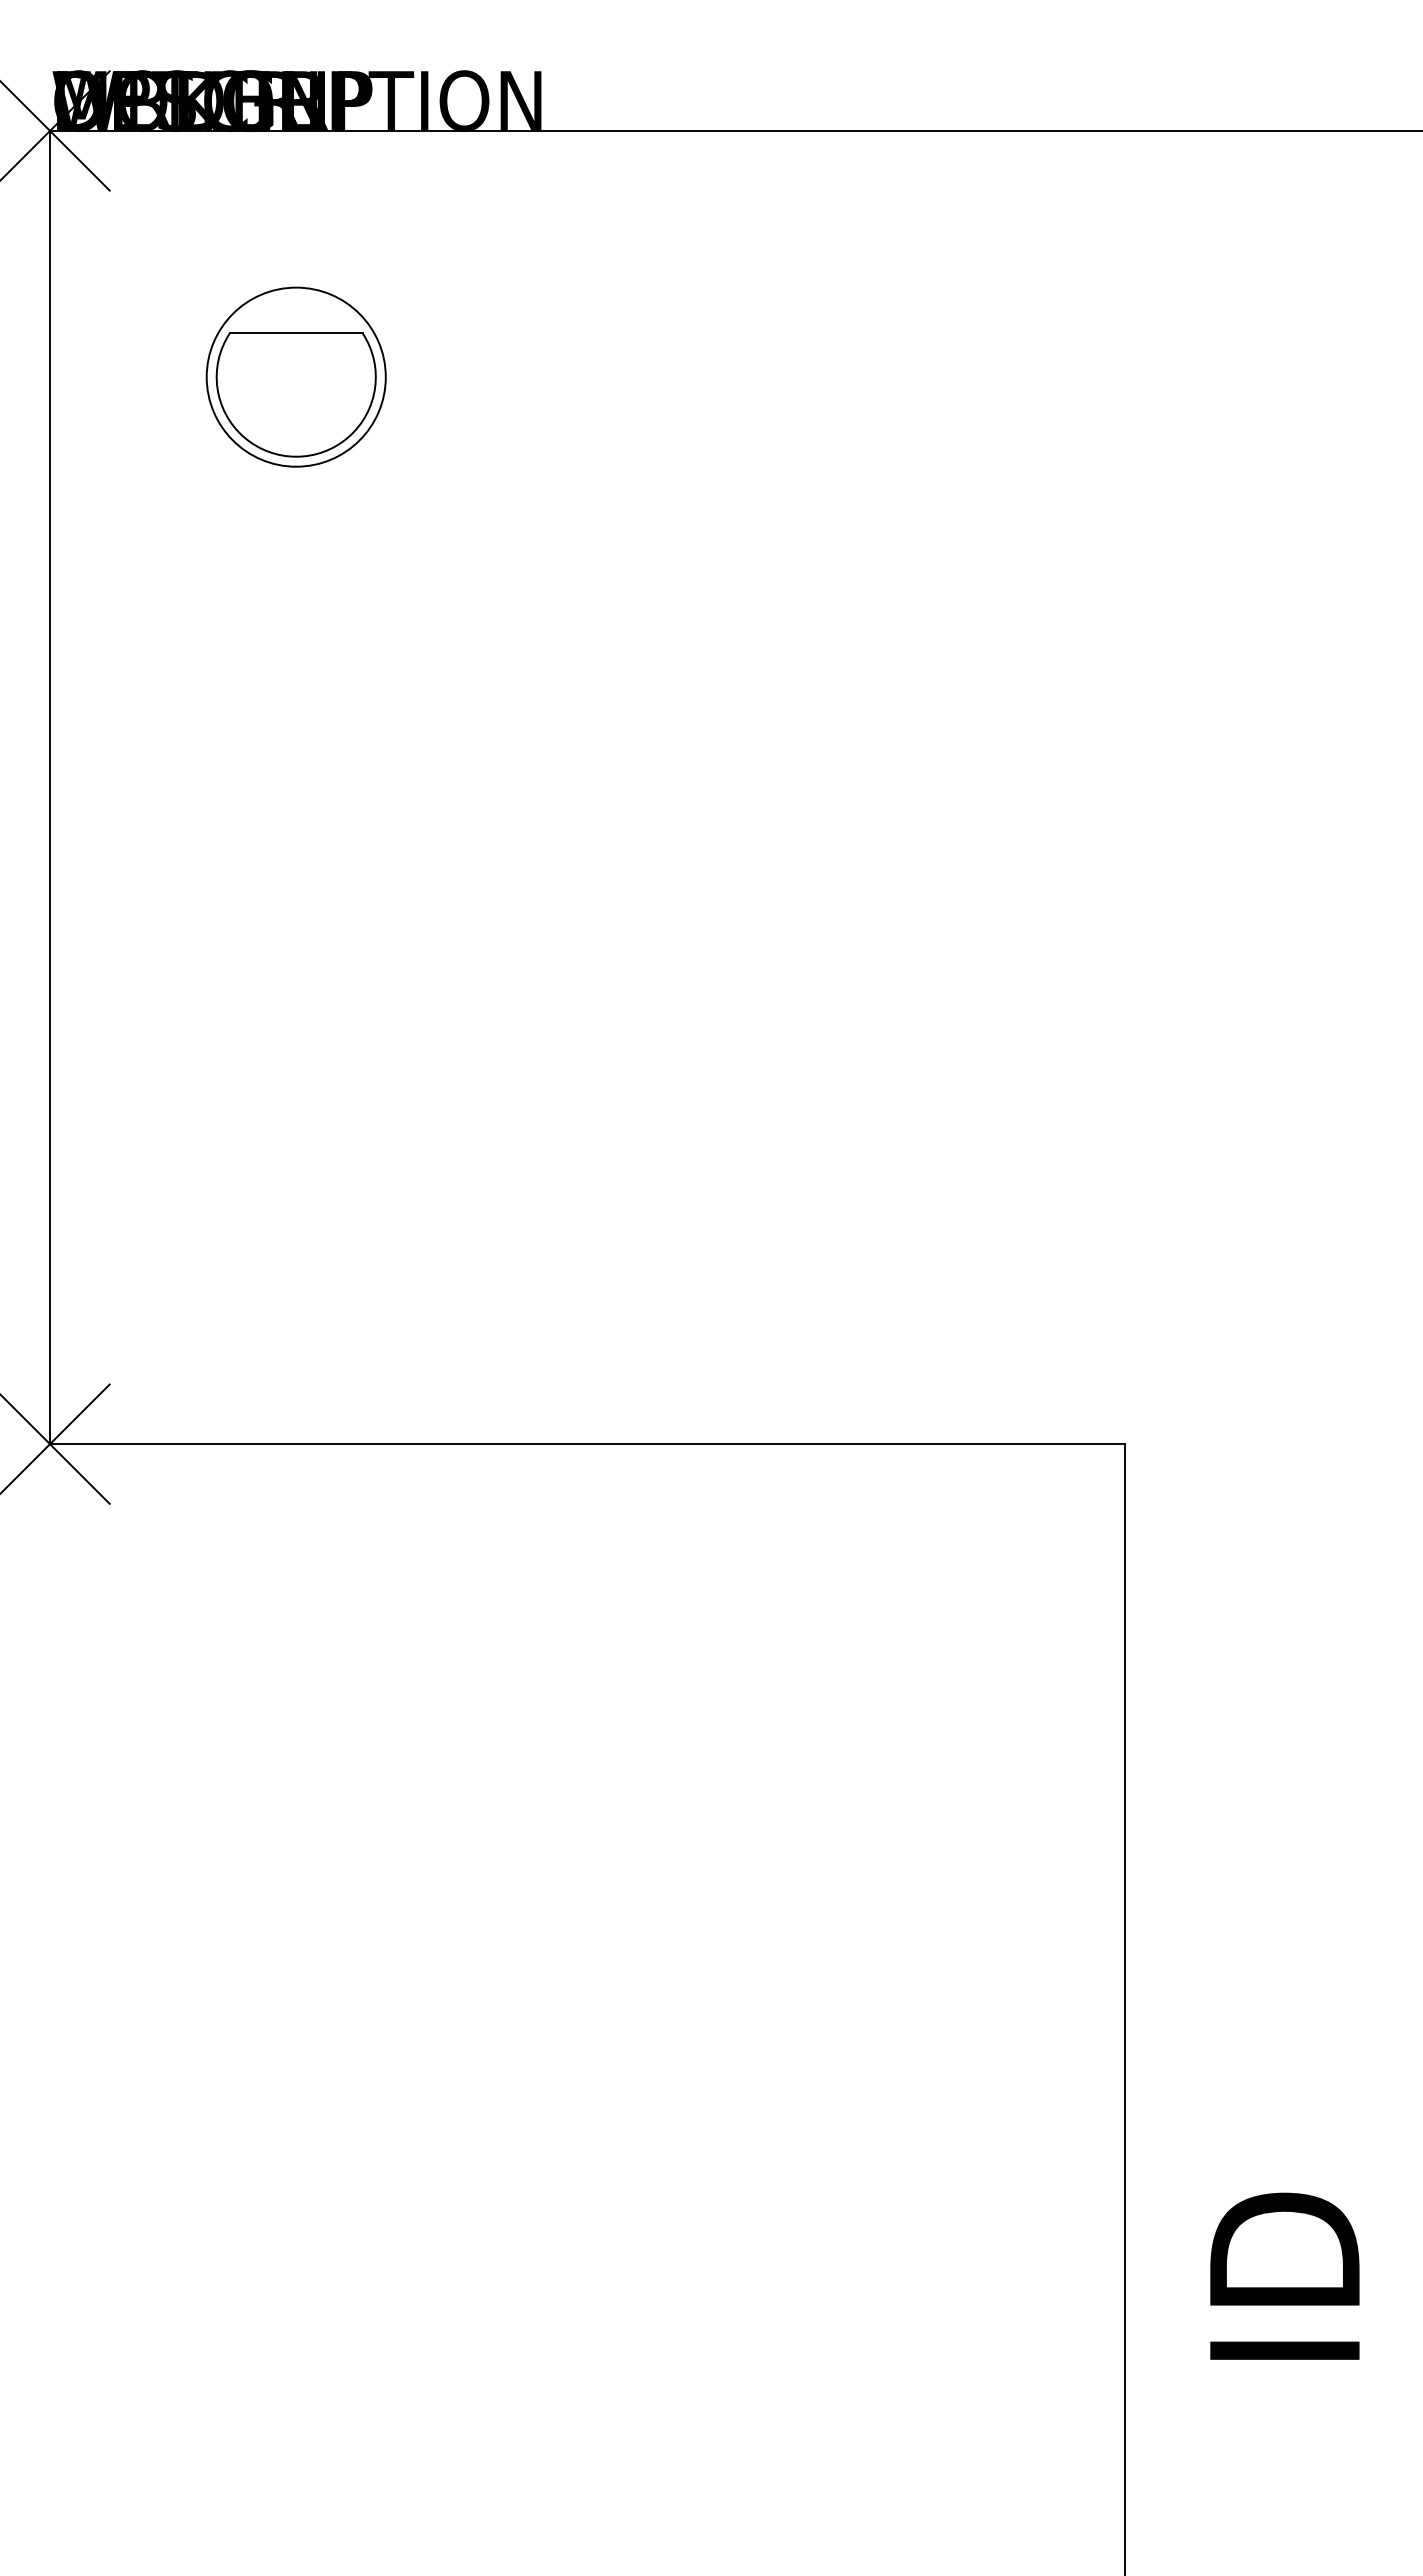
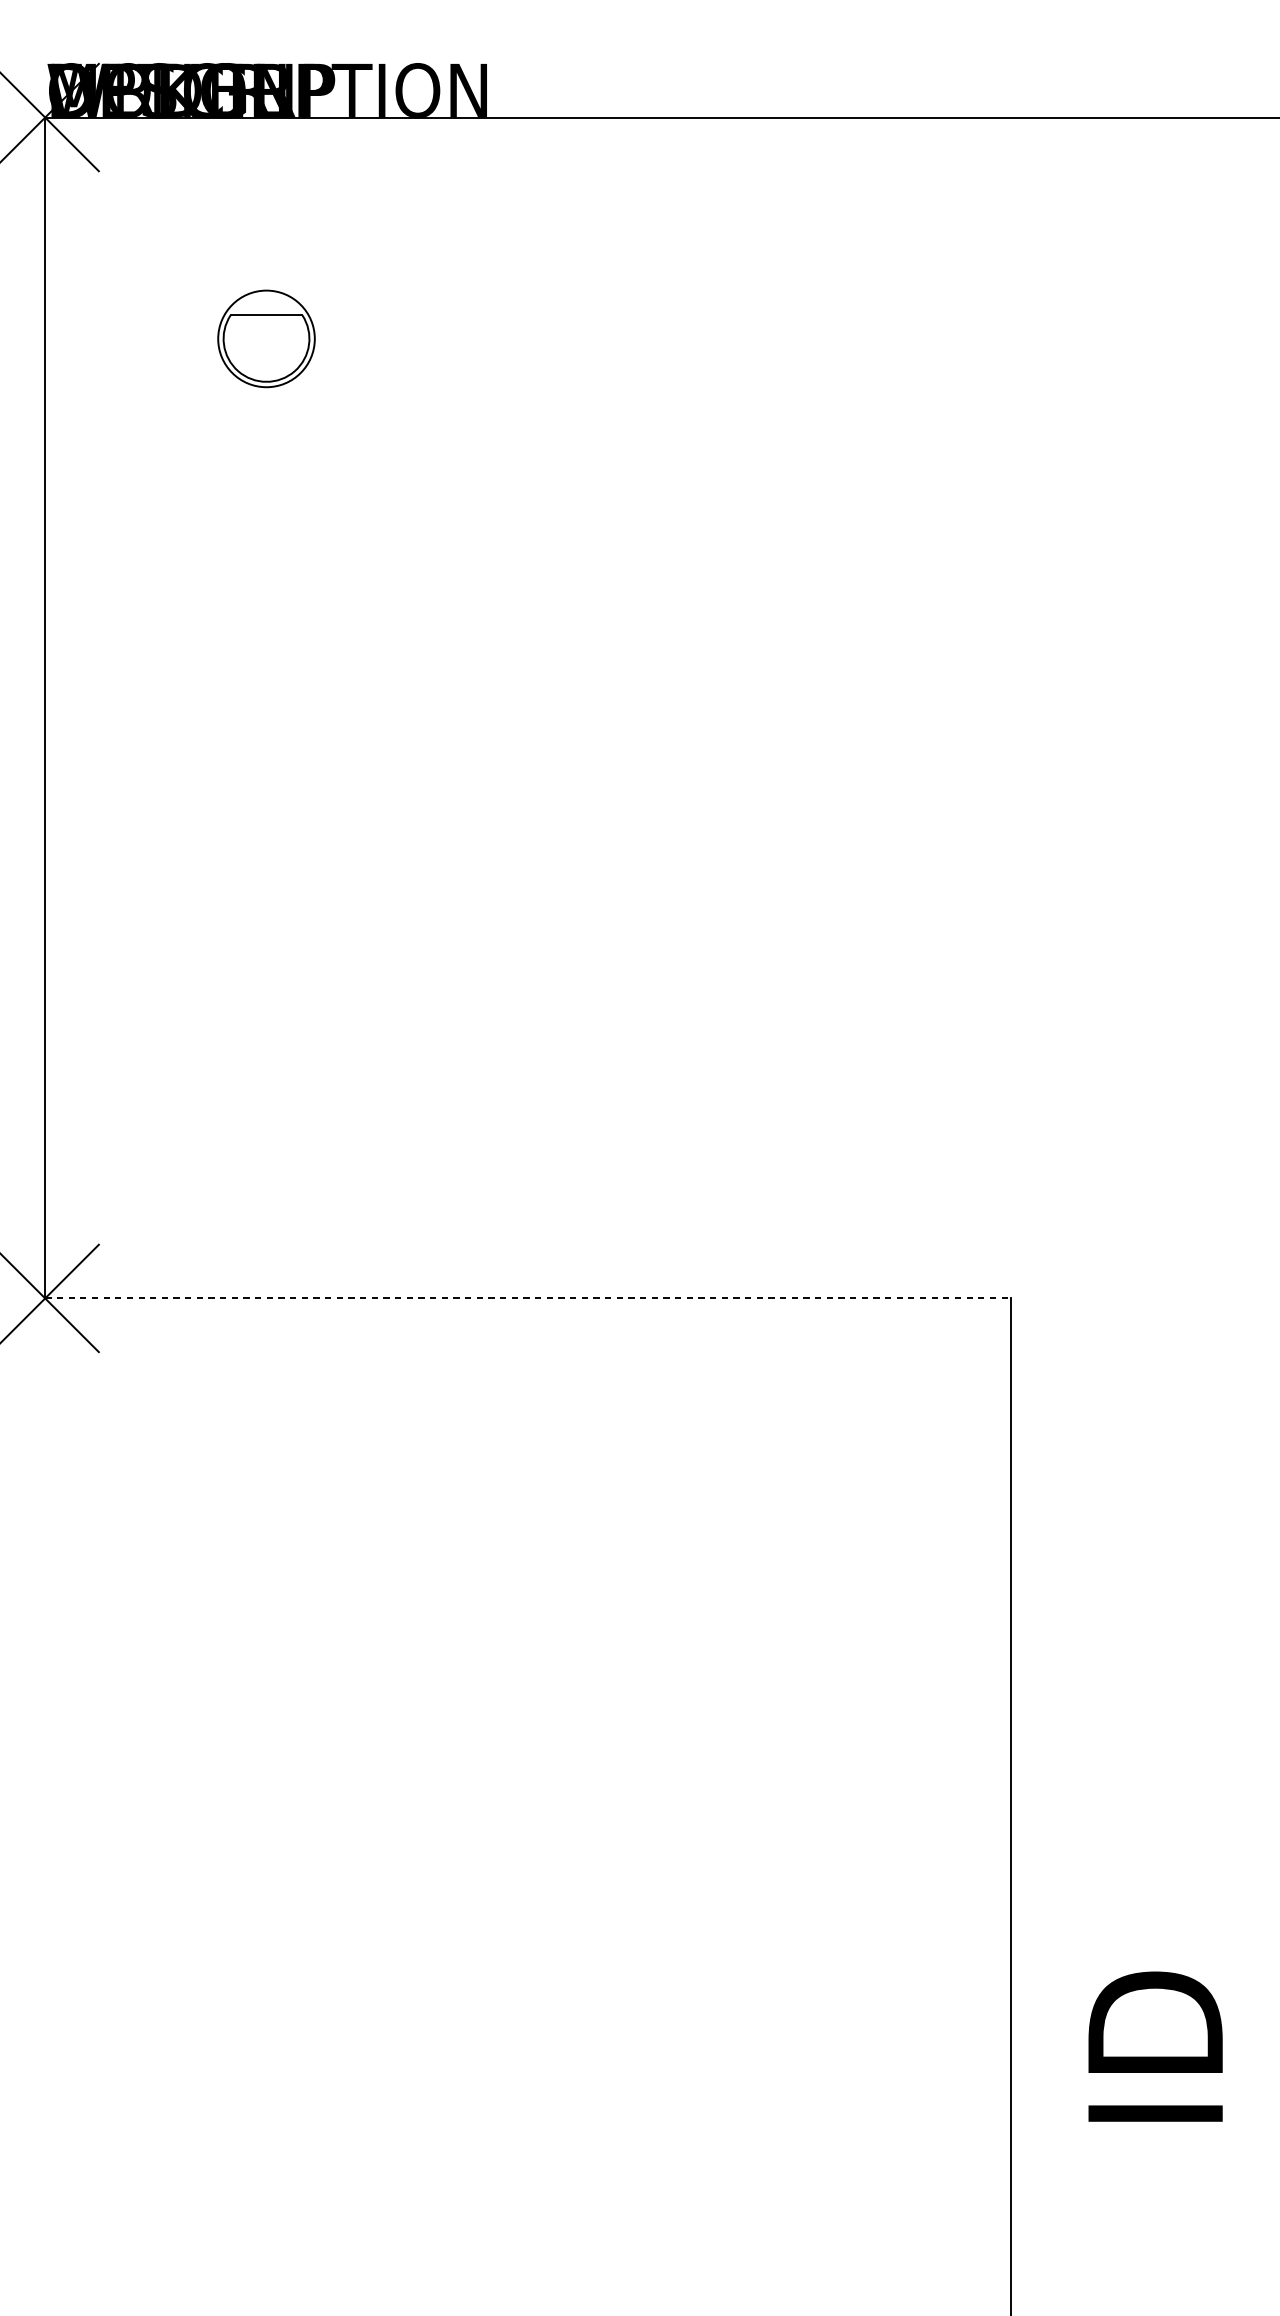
part: (295, 376) -> (265, 338), size x0.6
line: (587, 1444) -> (528, 1298), solid -> dashed

